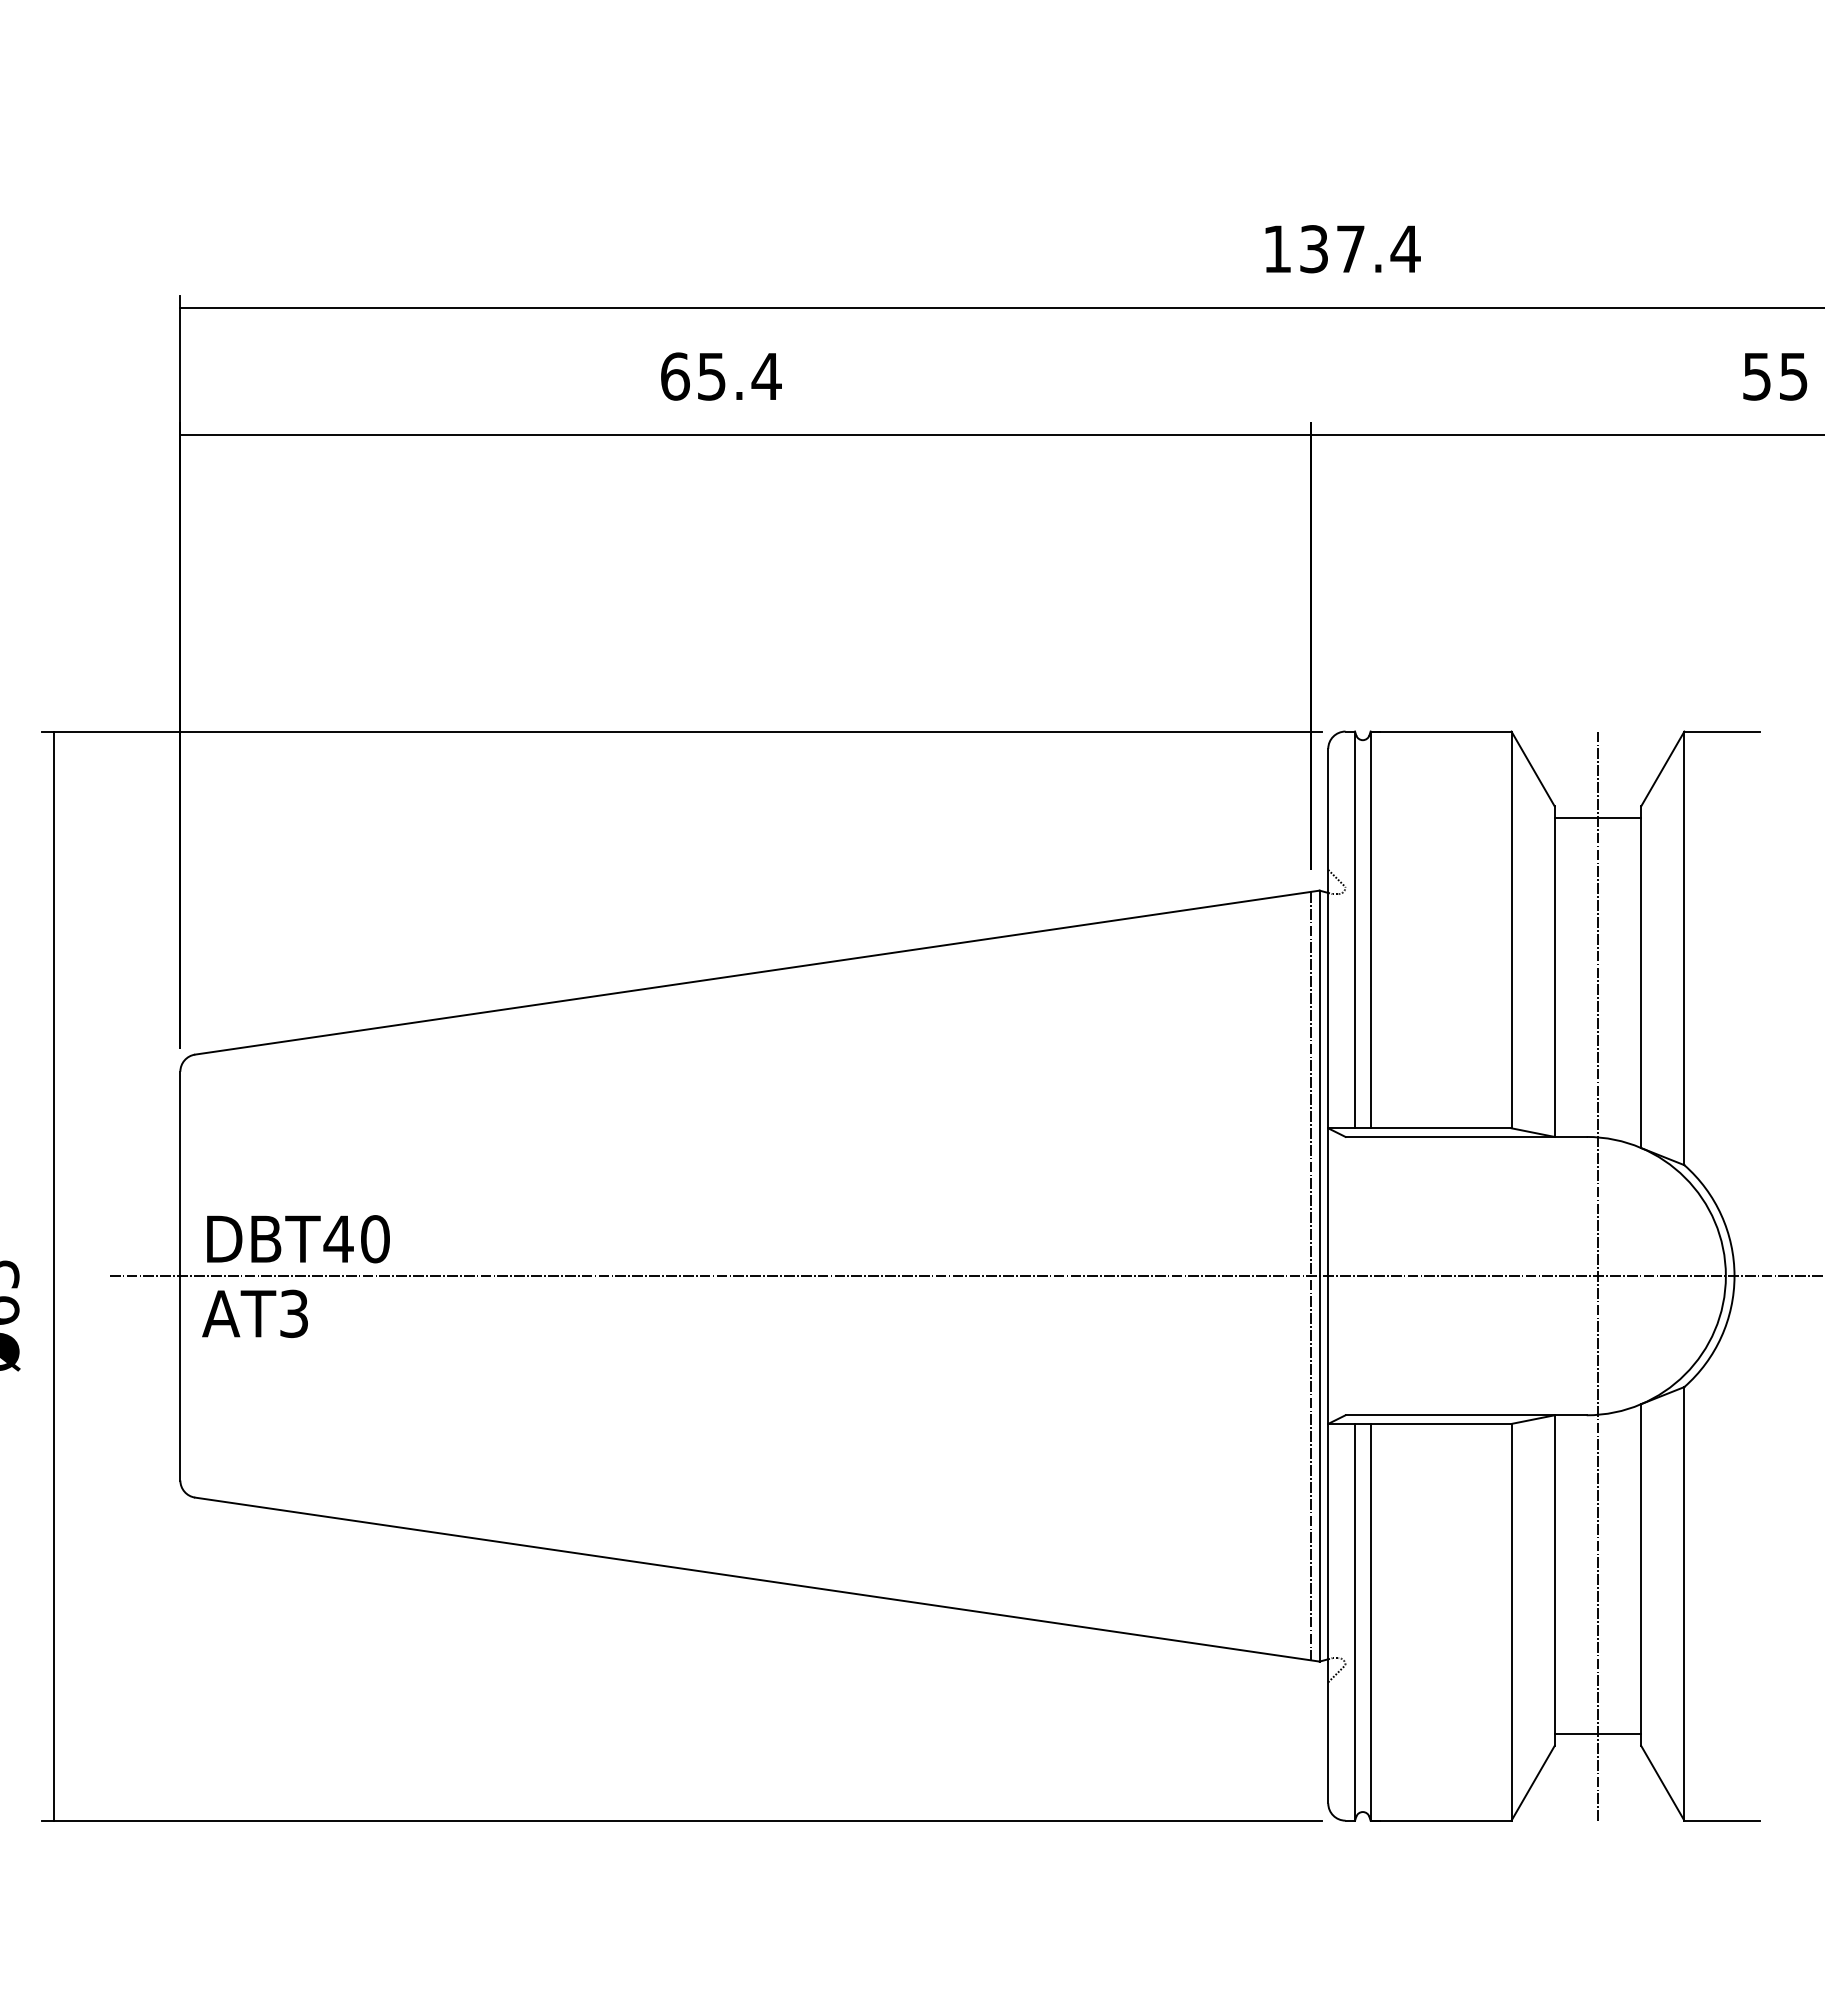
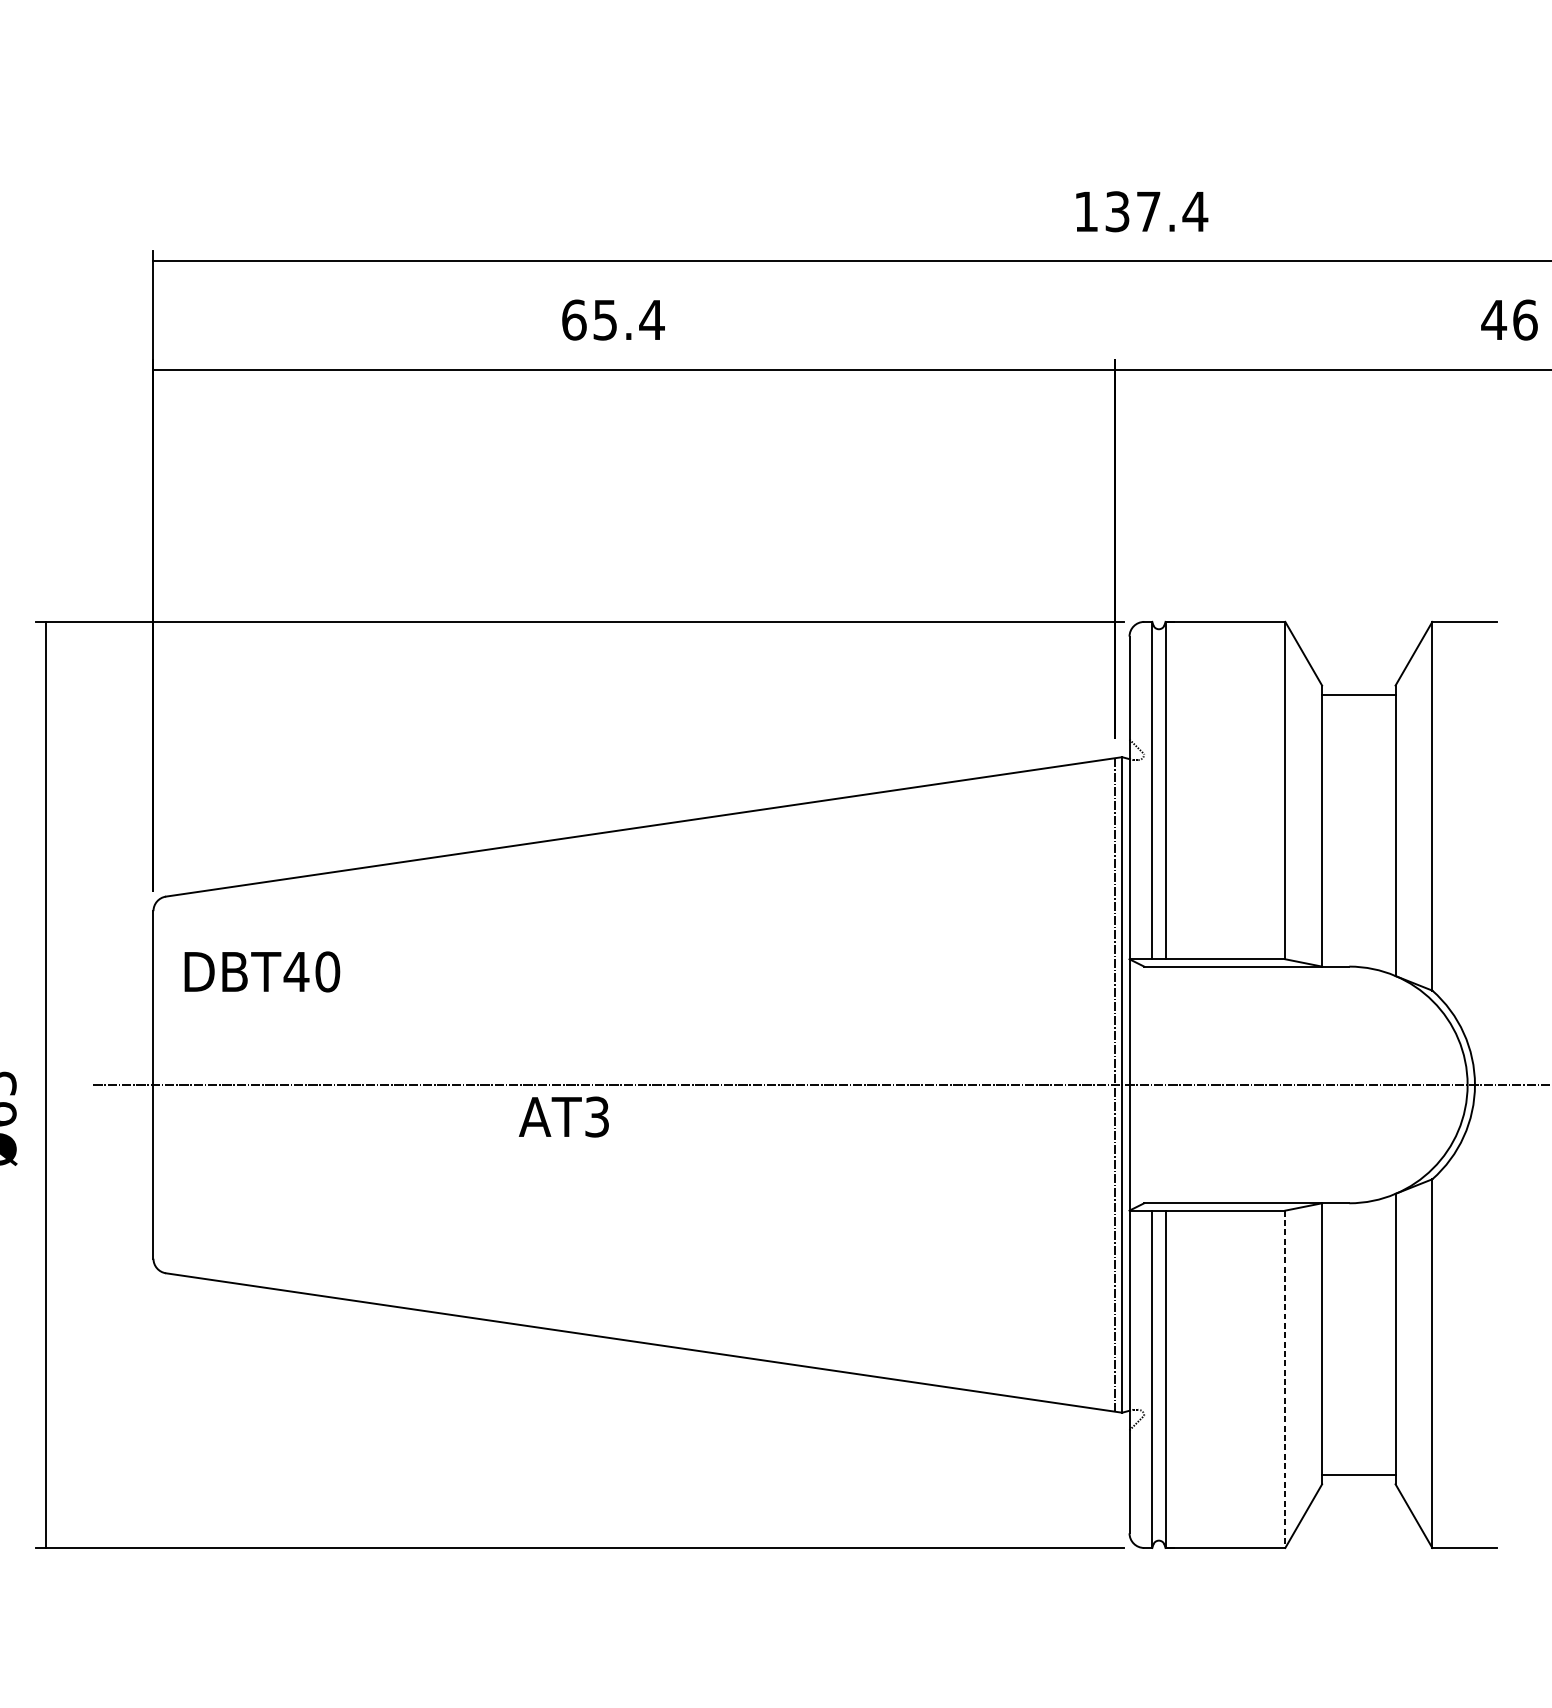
text: (1774, 376) -> (1508, 320), 55 -> 46
text: (298, 1239) -> (262, 972), moved
line: (1597, 1275) -> (1358, 1084), removed
text: (254, 1313) -> (563, 1116), moved
line: (1511, 1622) -> (1285, 1379), solid -> dashed

